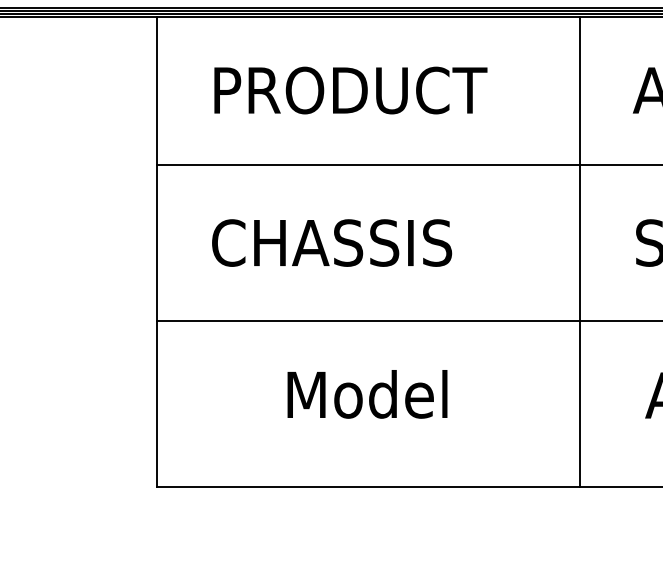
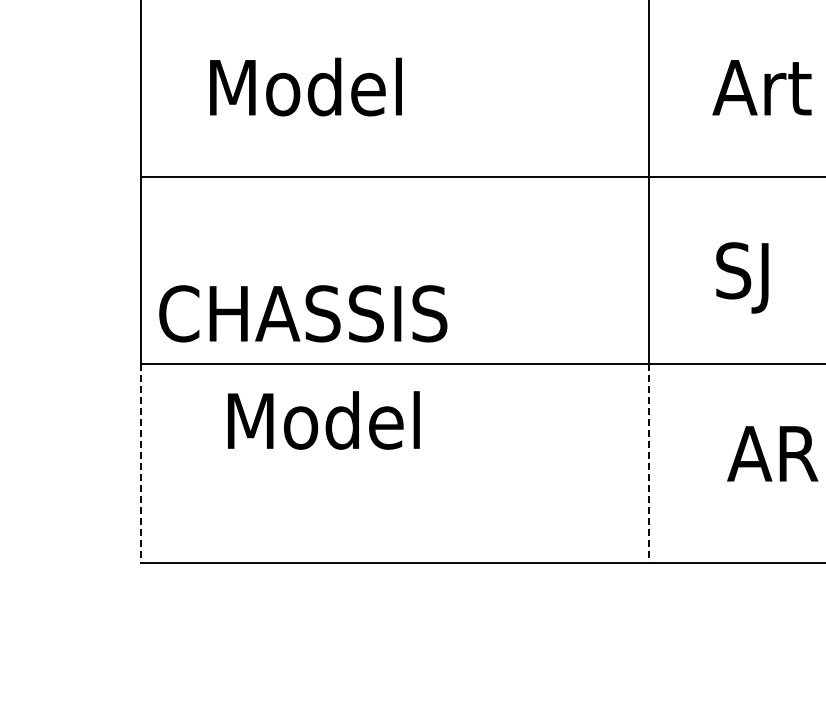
text: (353, 89) -> (376, 86), PRODUCT -> Model
text: (332, 242) -> (303, 313), moved
text: (367, 394) -> (323, 420), moved
line: (157, 403) -> (141, 463), solid -> dashed
line: (580, 403) -> (649, 463), solid -> dashed

